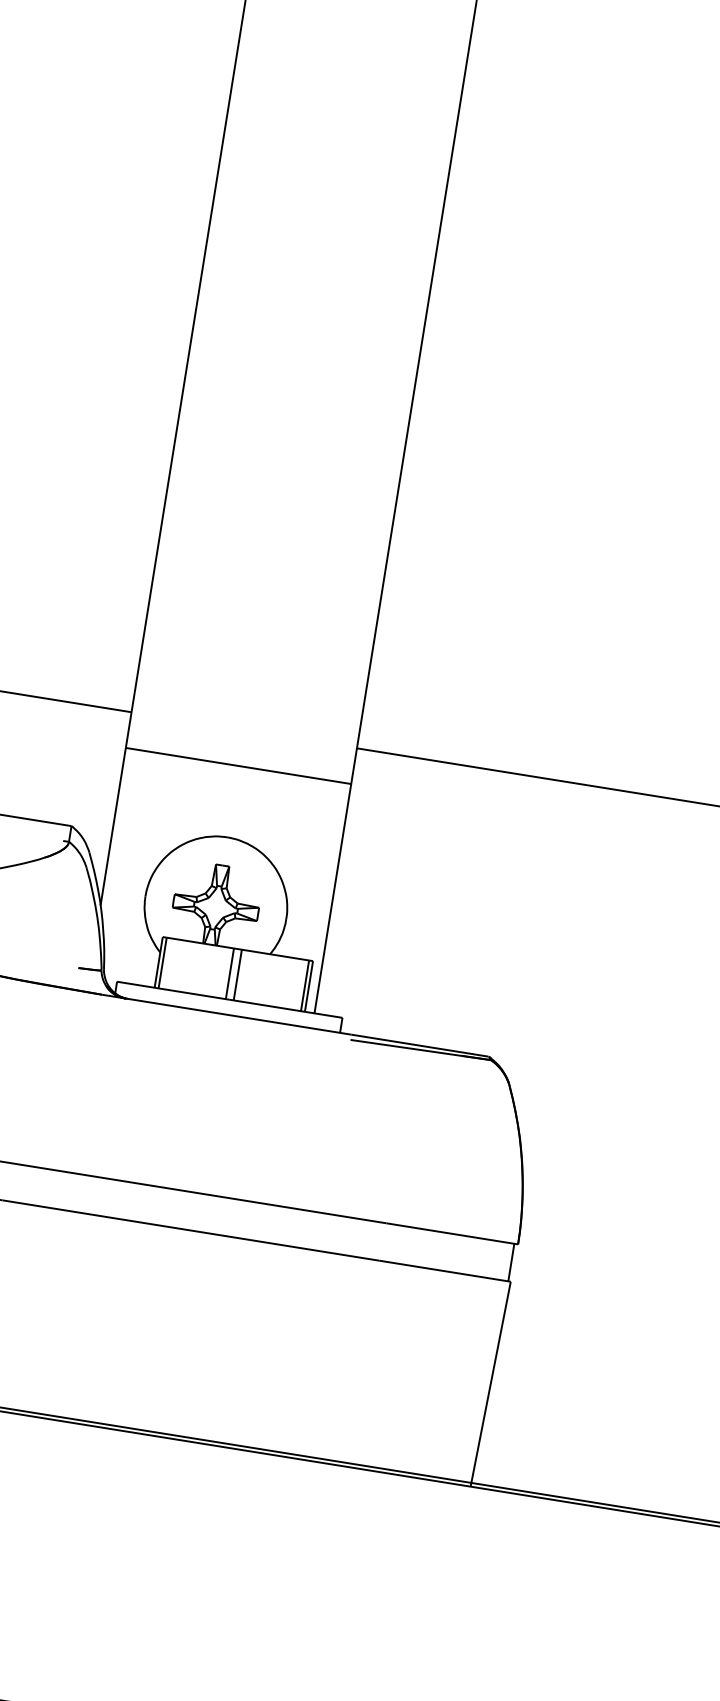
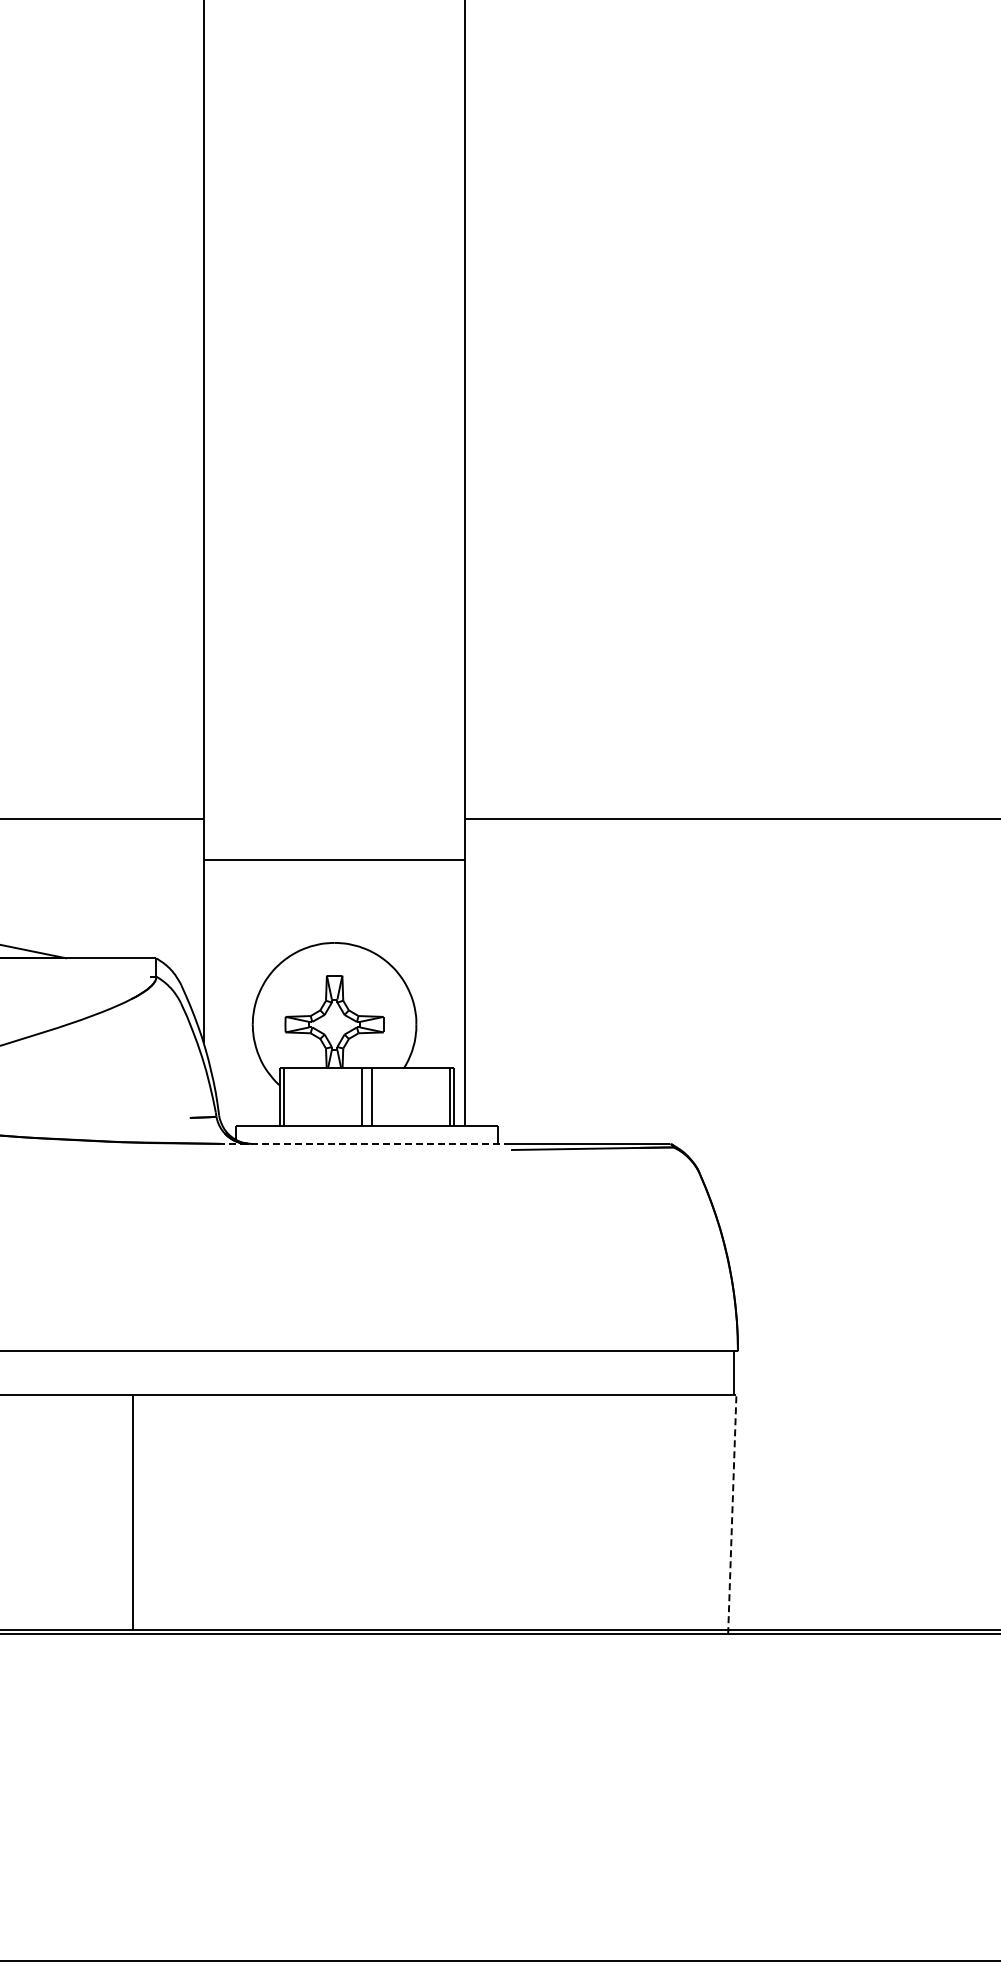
line: (226, 1014) -> (366, 1143), solid -> dashed
line: (490, 1384) -> (732, 1514), solid -> dashed

